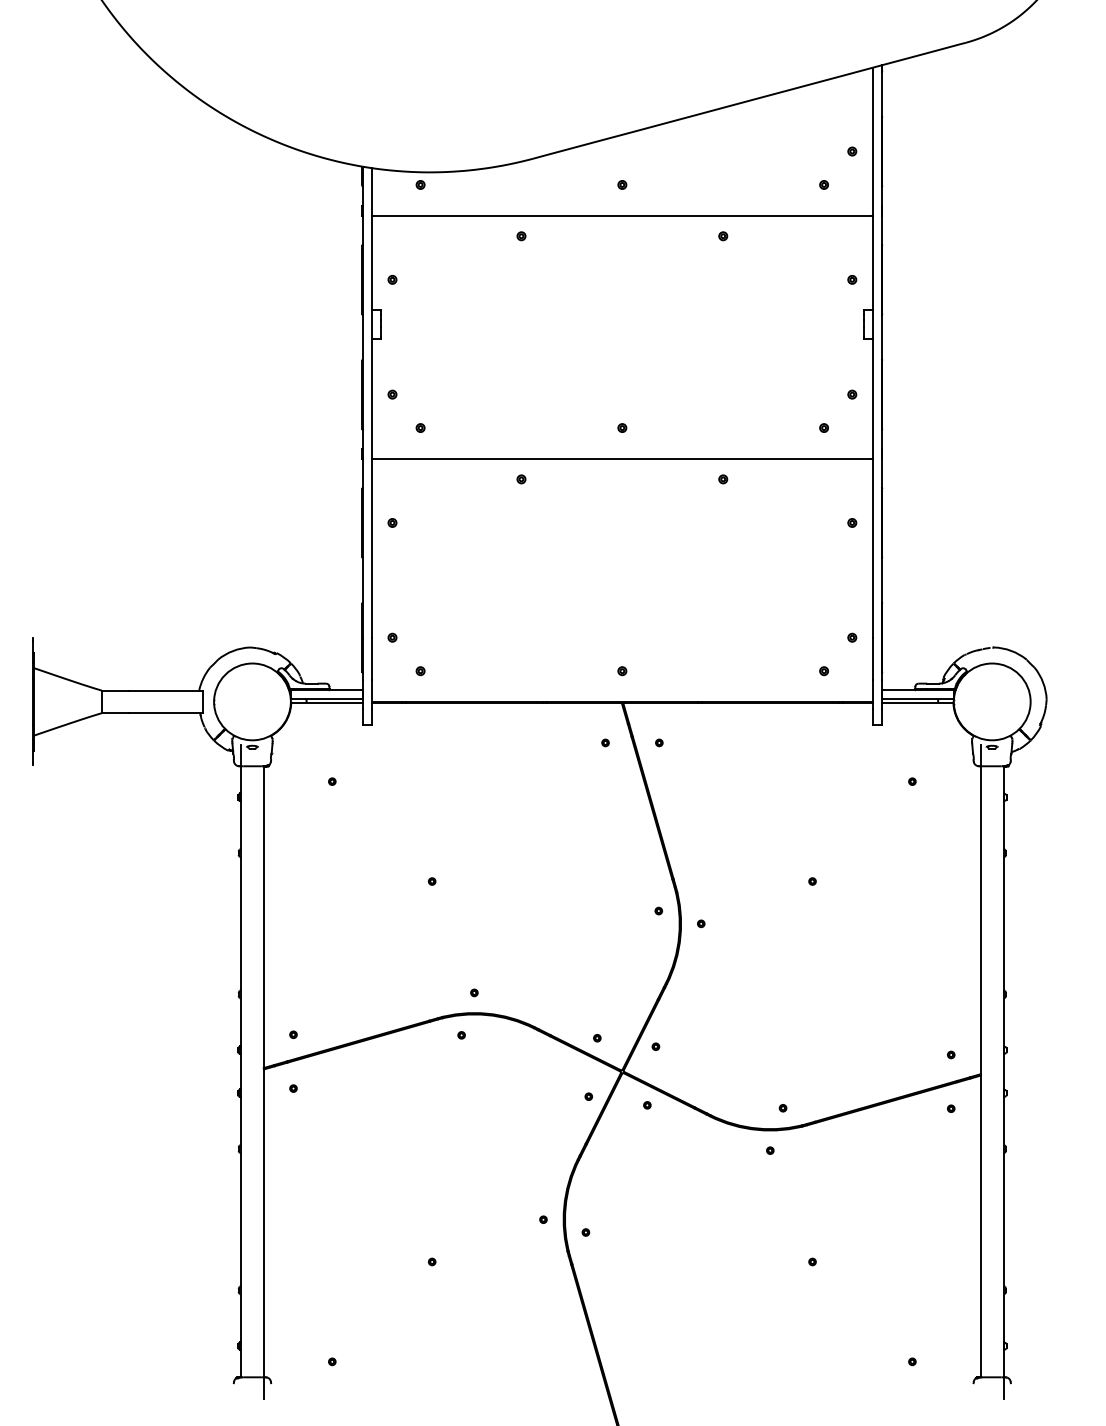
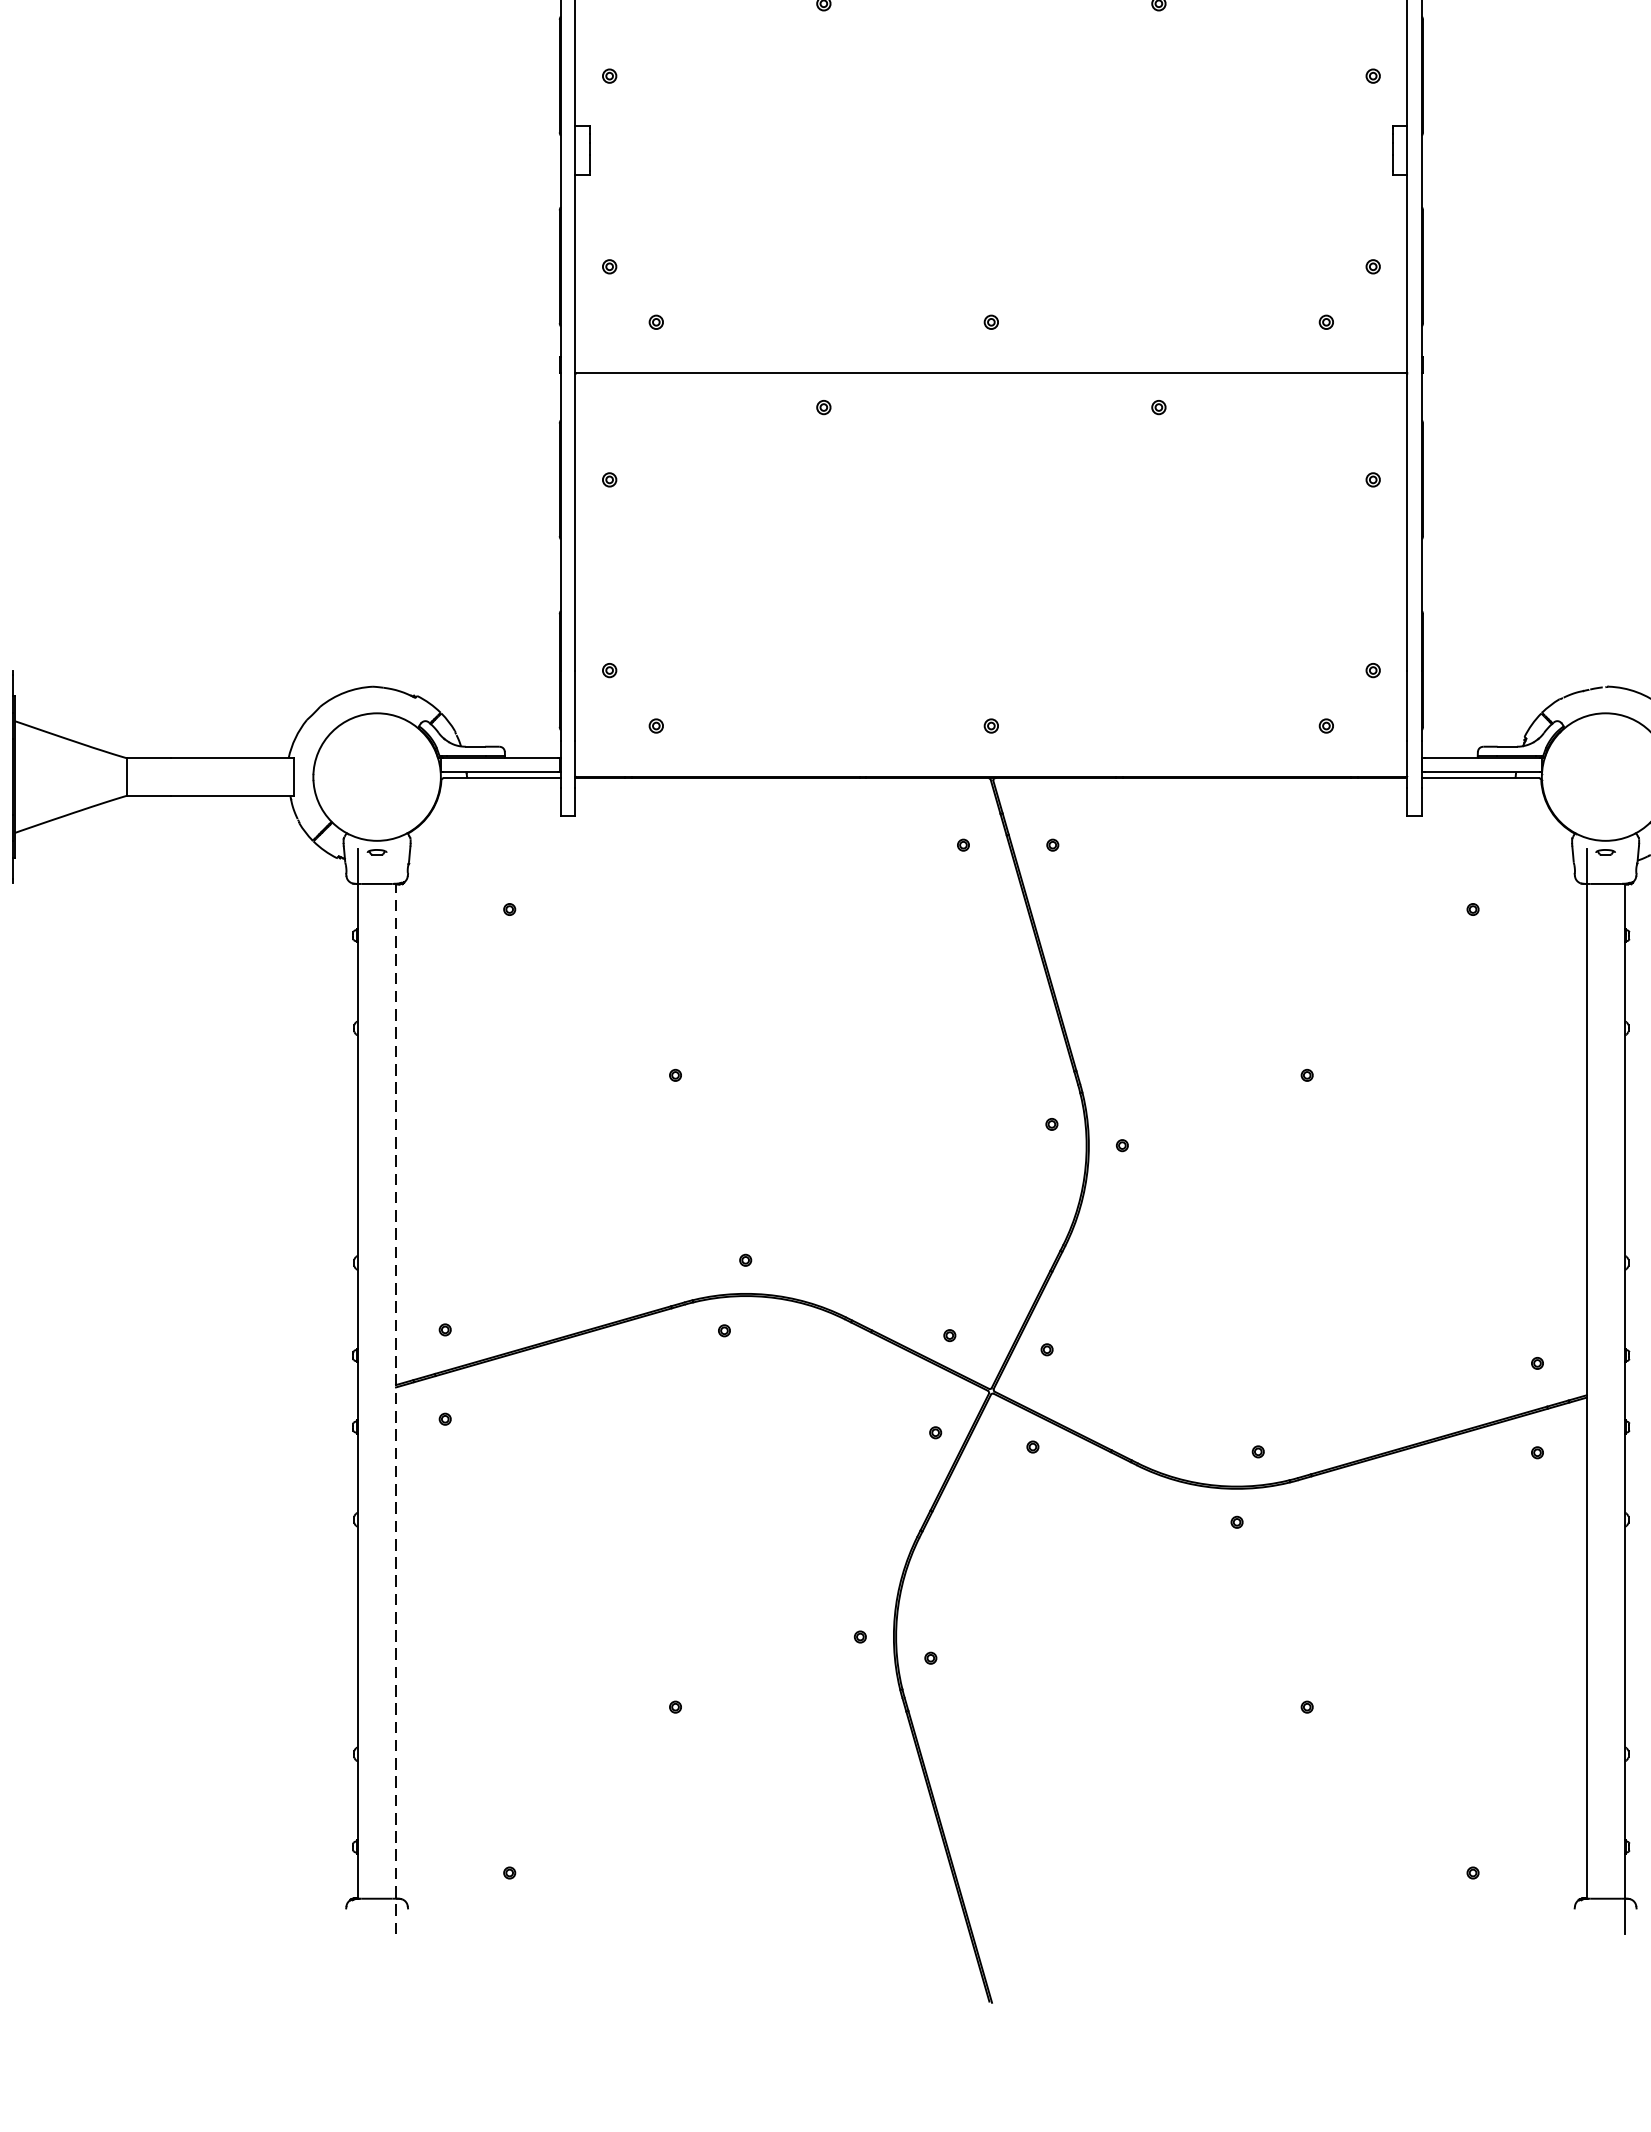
line: (263, 1081) -> (395, 1407), solid -> dashed

